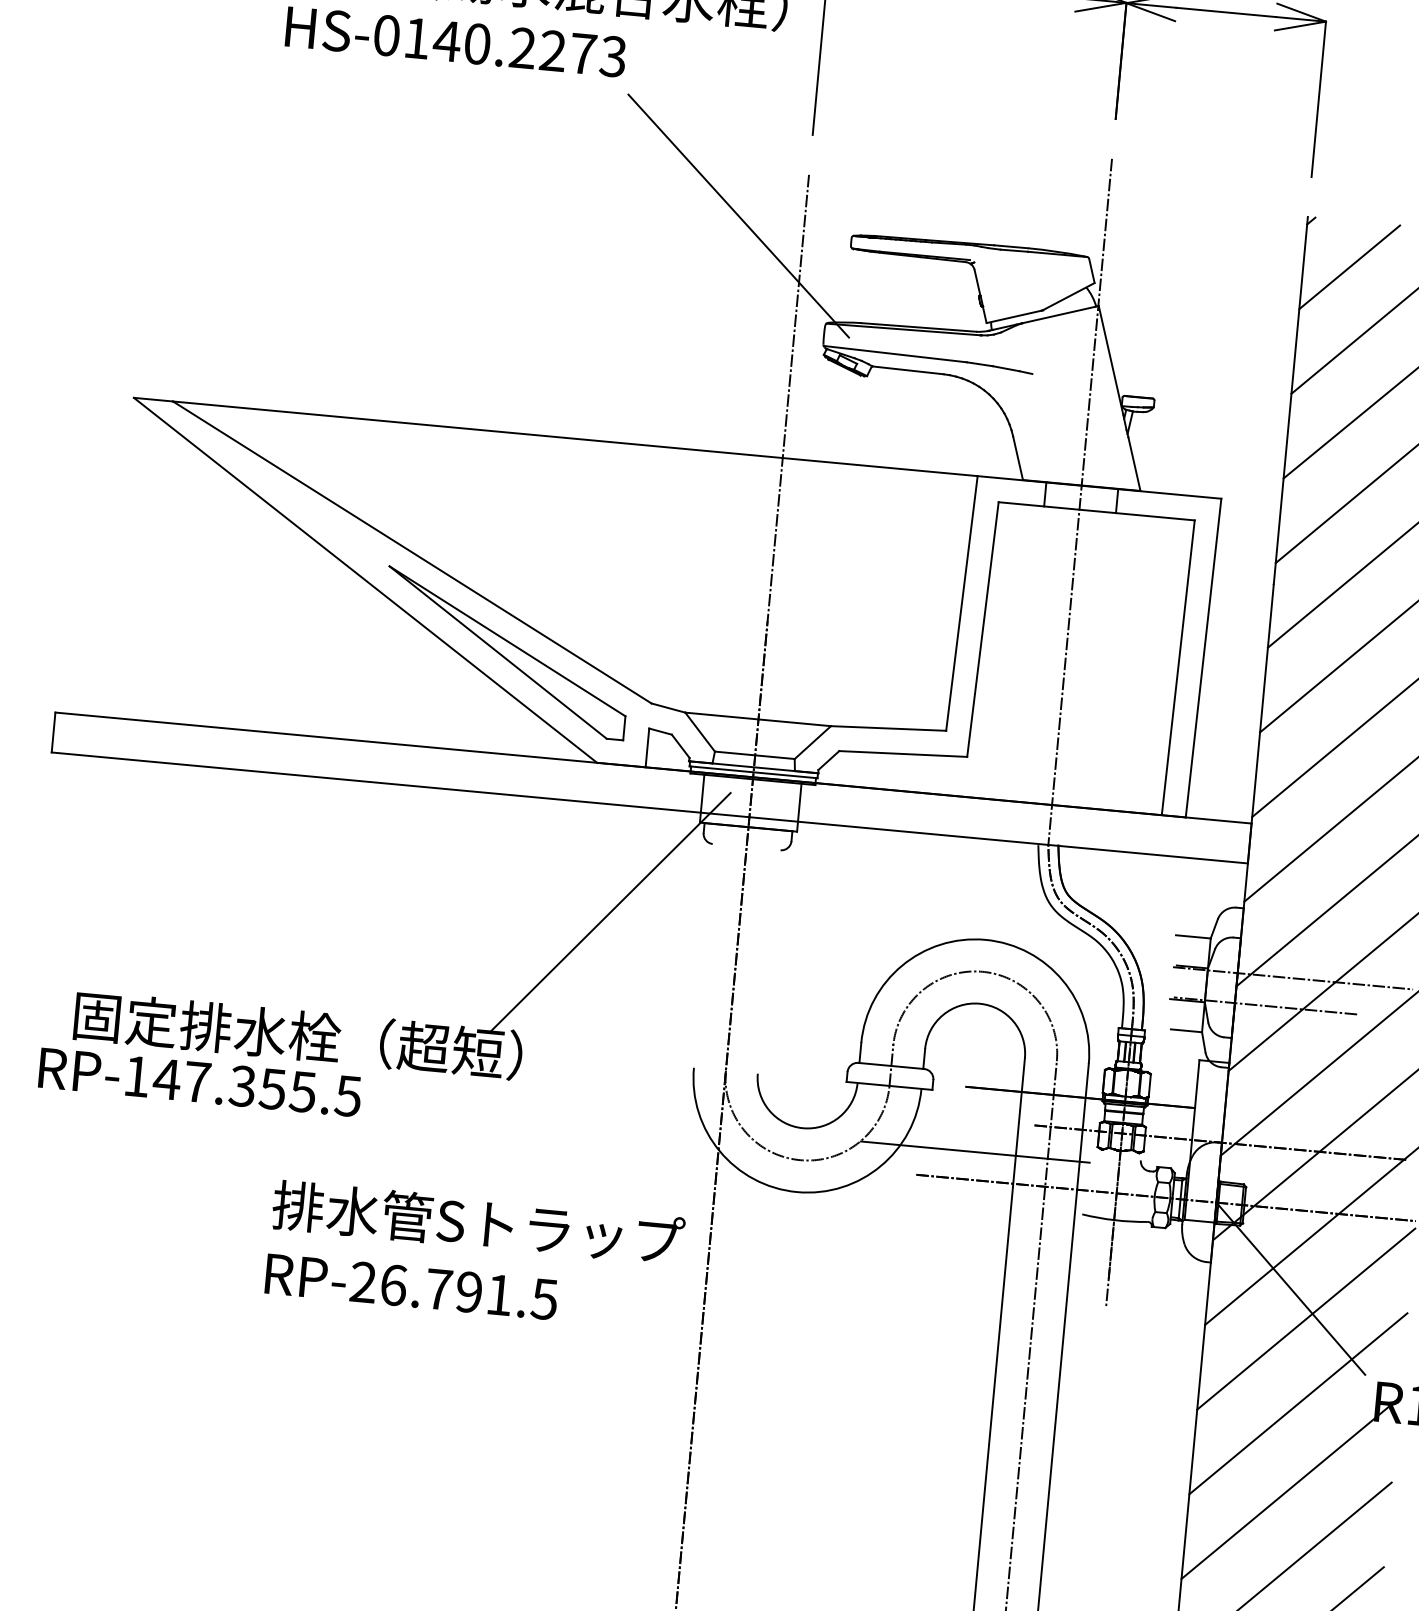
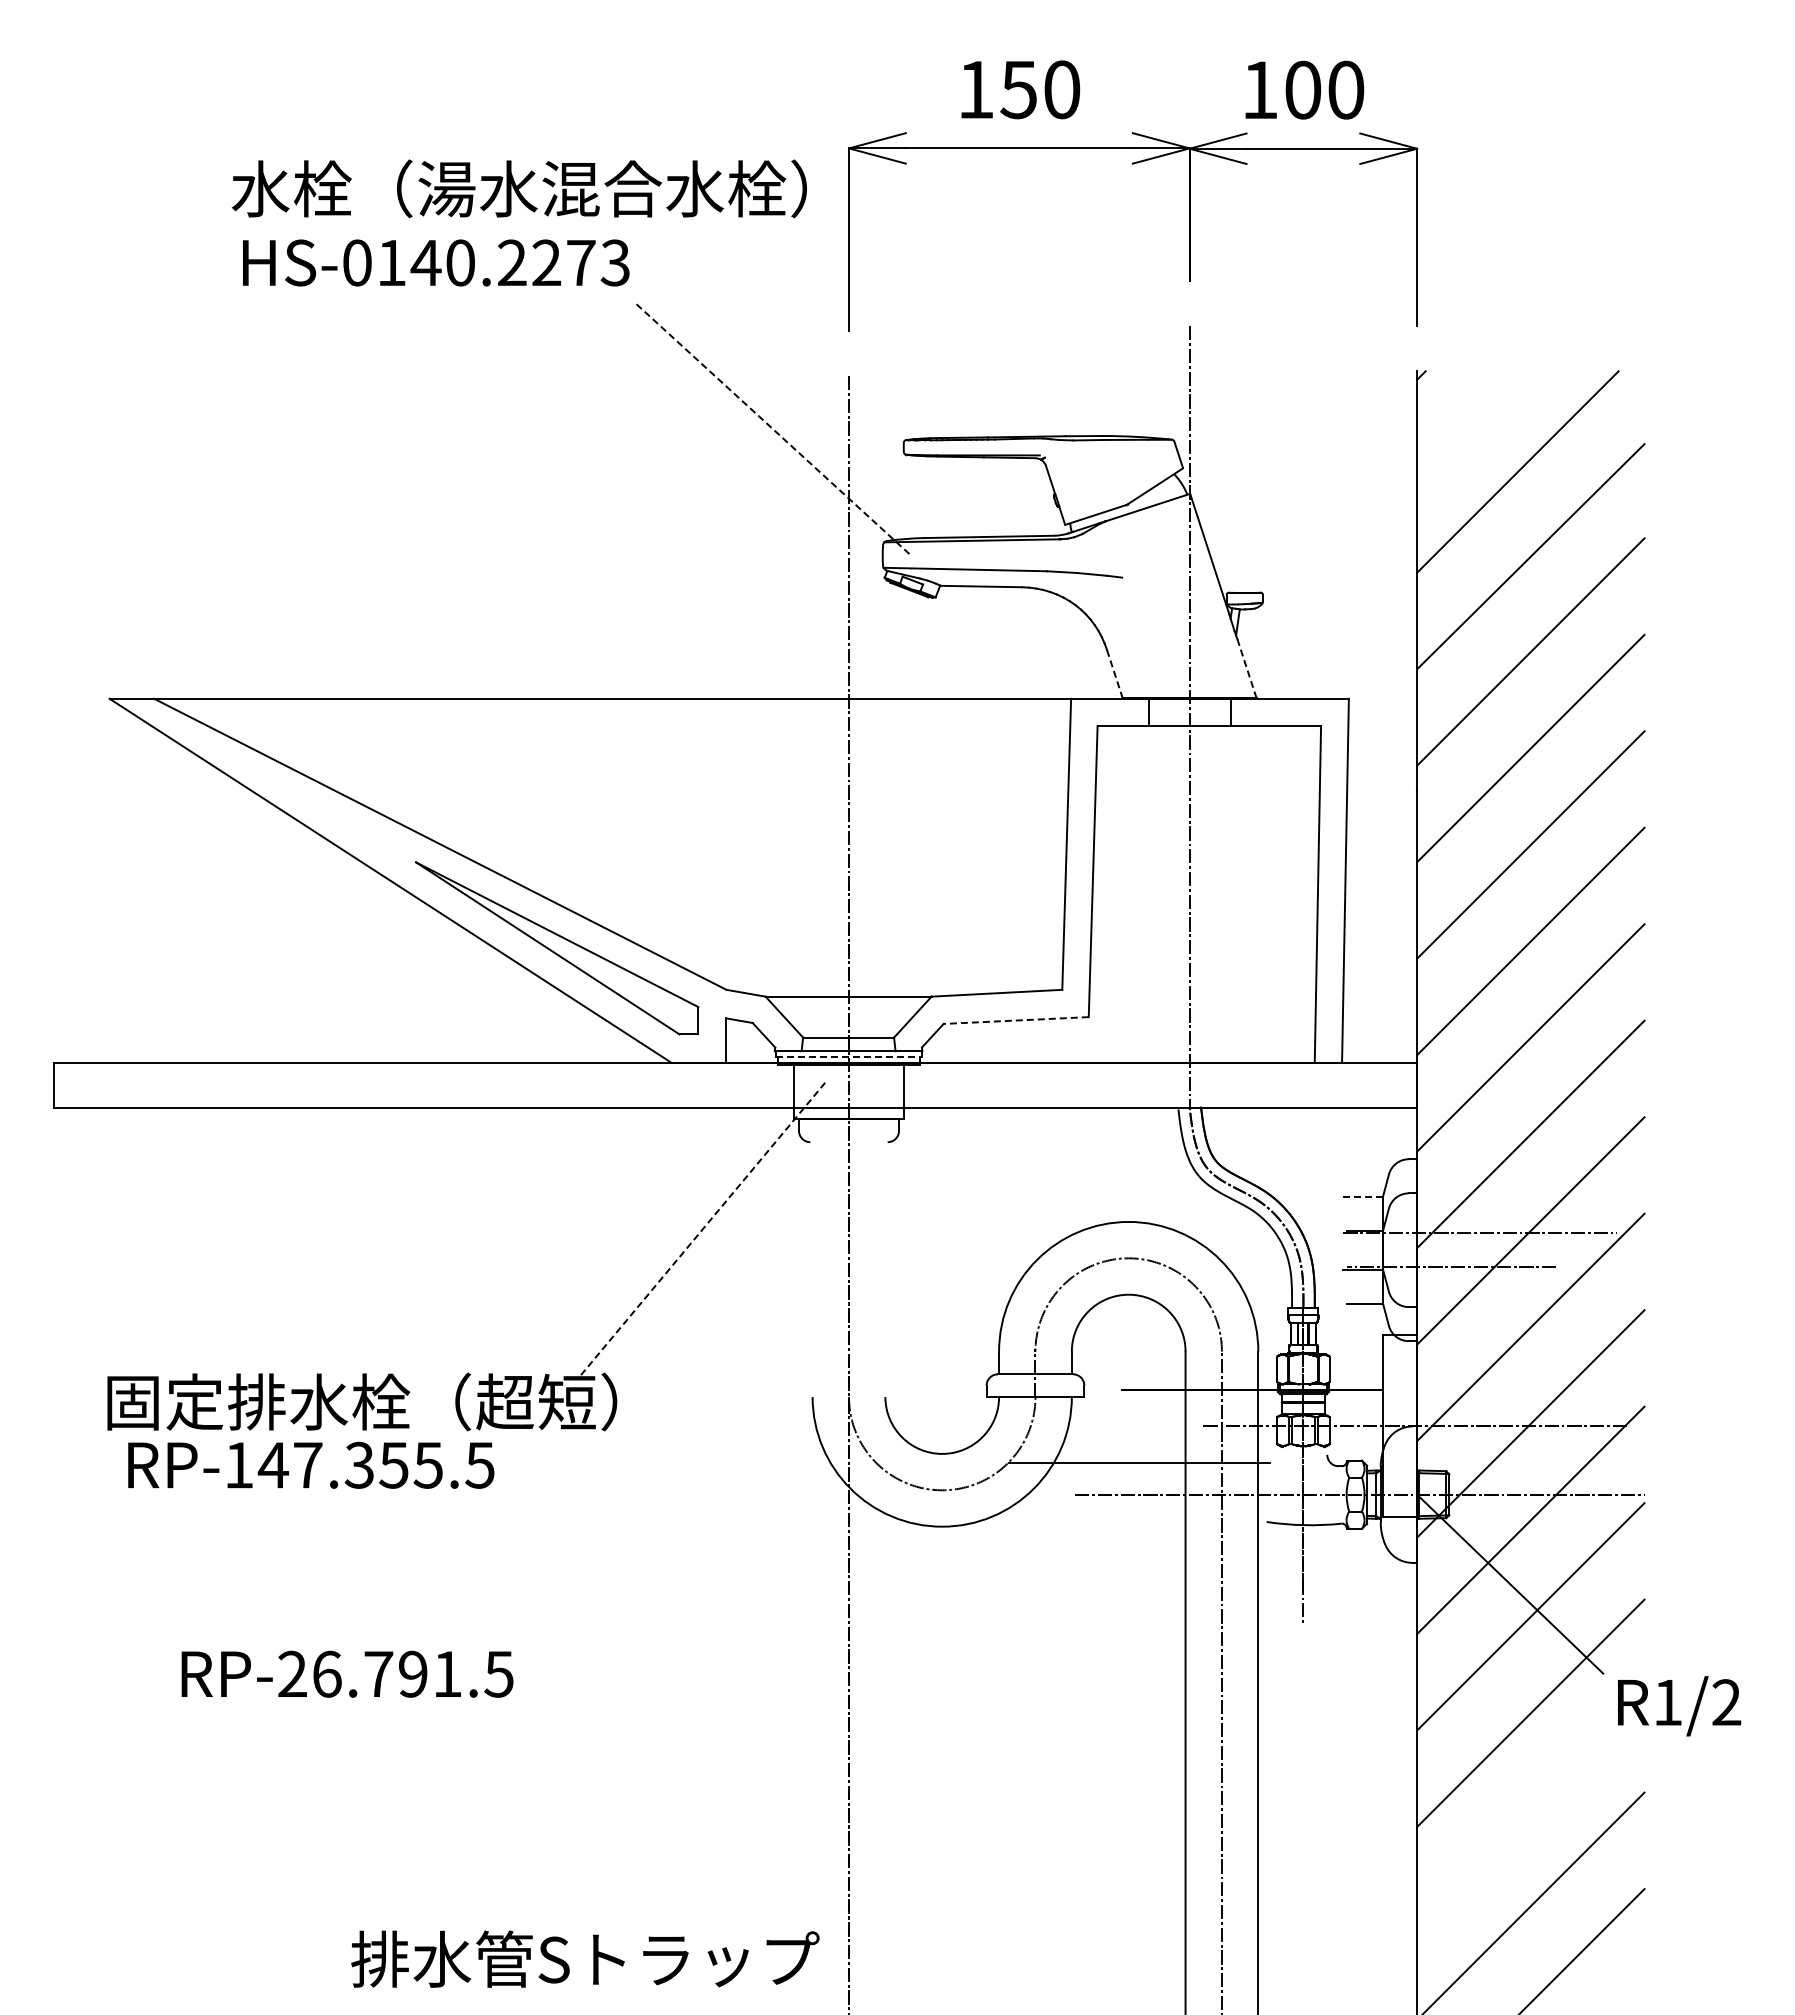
line: (739, 216) -> (774, 430), solid -> dashed
line: (1349, 267) -> (1469, 423), removed
line: (1018, 458) -> (1115, 674), solid -> dashed
line: (1134, 464) -> (1247, 669), solid -> dashed
line: (903, 753) -> (1016, 1020), solid -> dashed
line: (754, 771) -> (849, 1056), solid -> dashed
line: (610, 912) -> (701, 1230), solid -> dashed
line: (1193, 936) -> (1363, 1196), solid -> dashed
text: (200, 1081) -> (311, 1464), moved
text: (478, 1222) -> (585, 1958), moved
text: (411, 1286) -> (347, 1673), moved
line: (1290, 1488) -> (1530, 1809), removed

